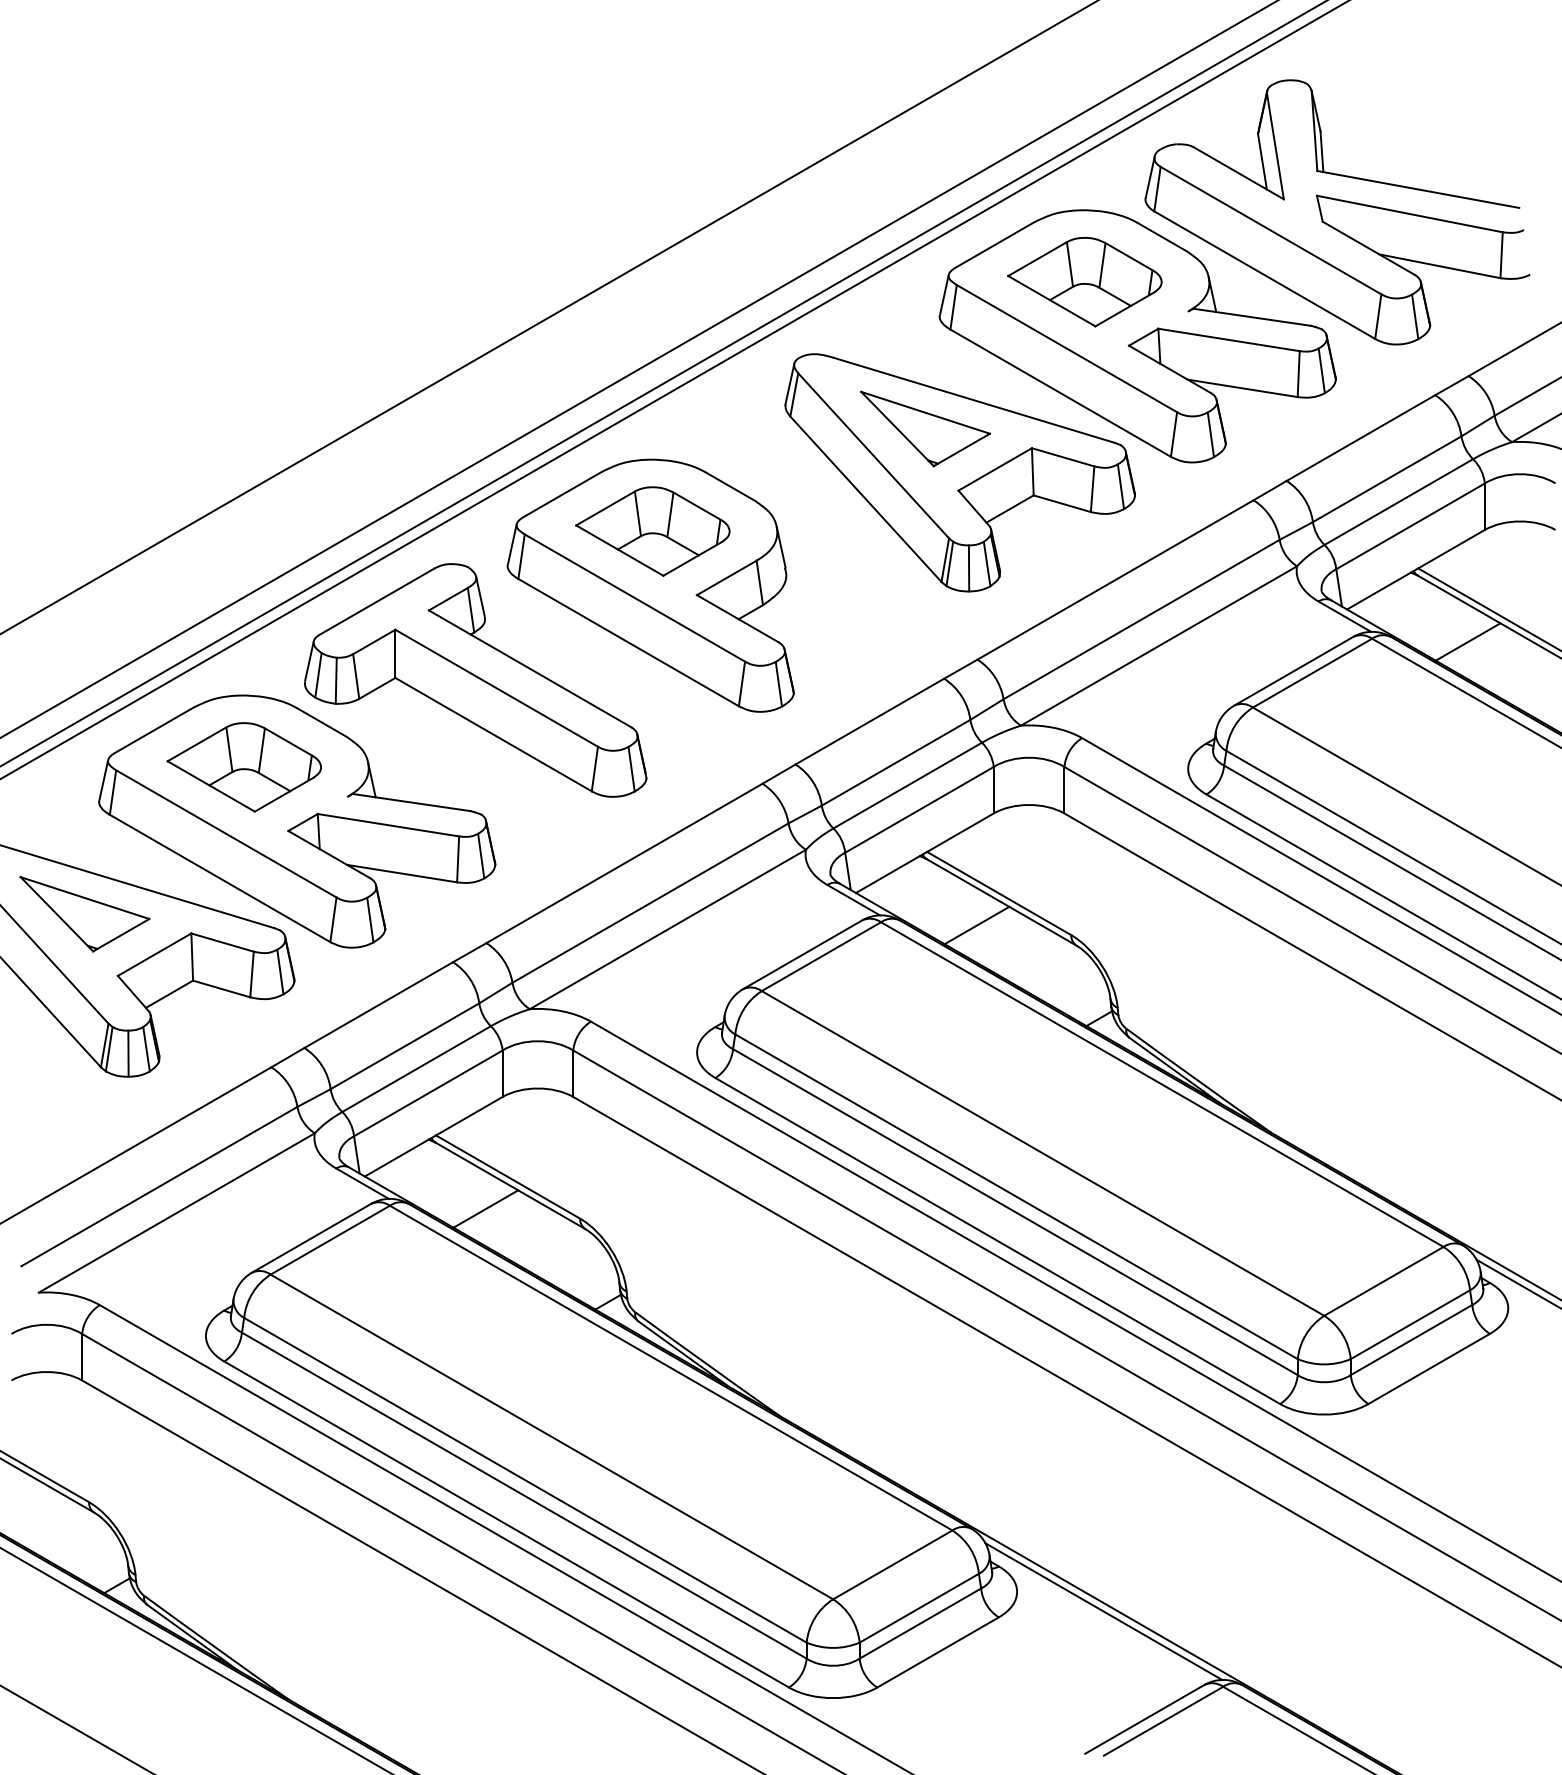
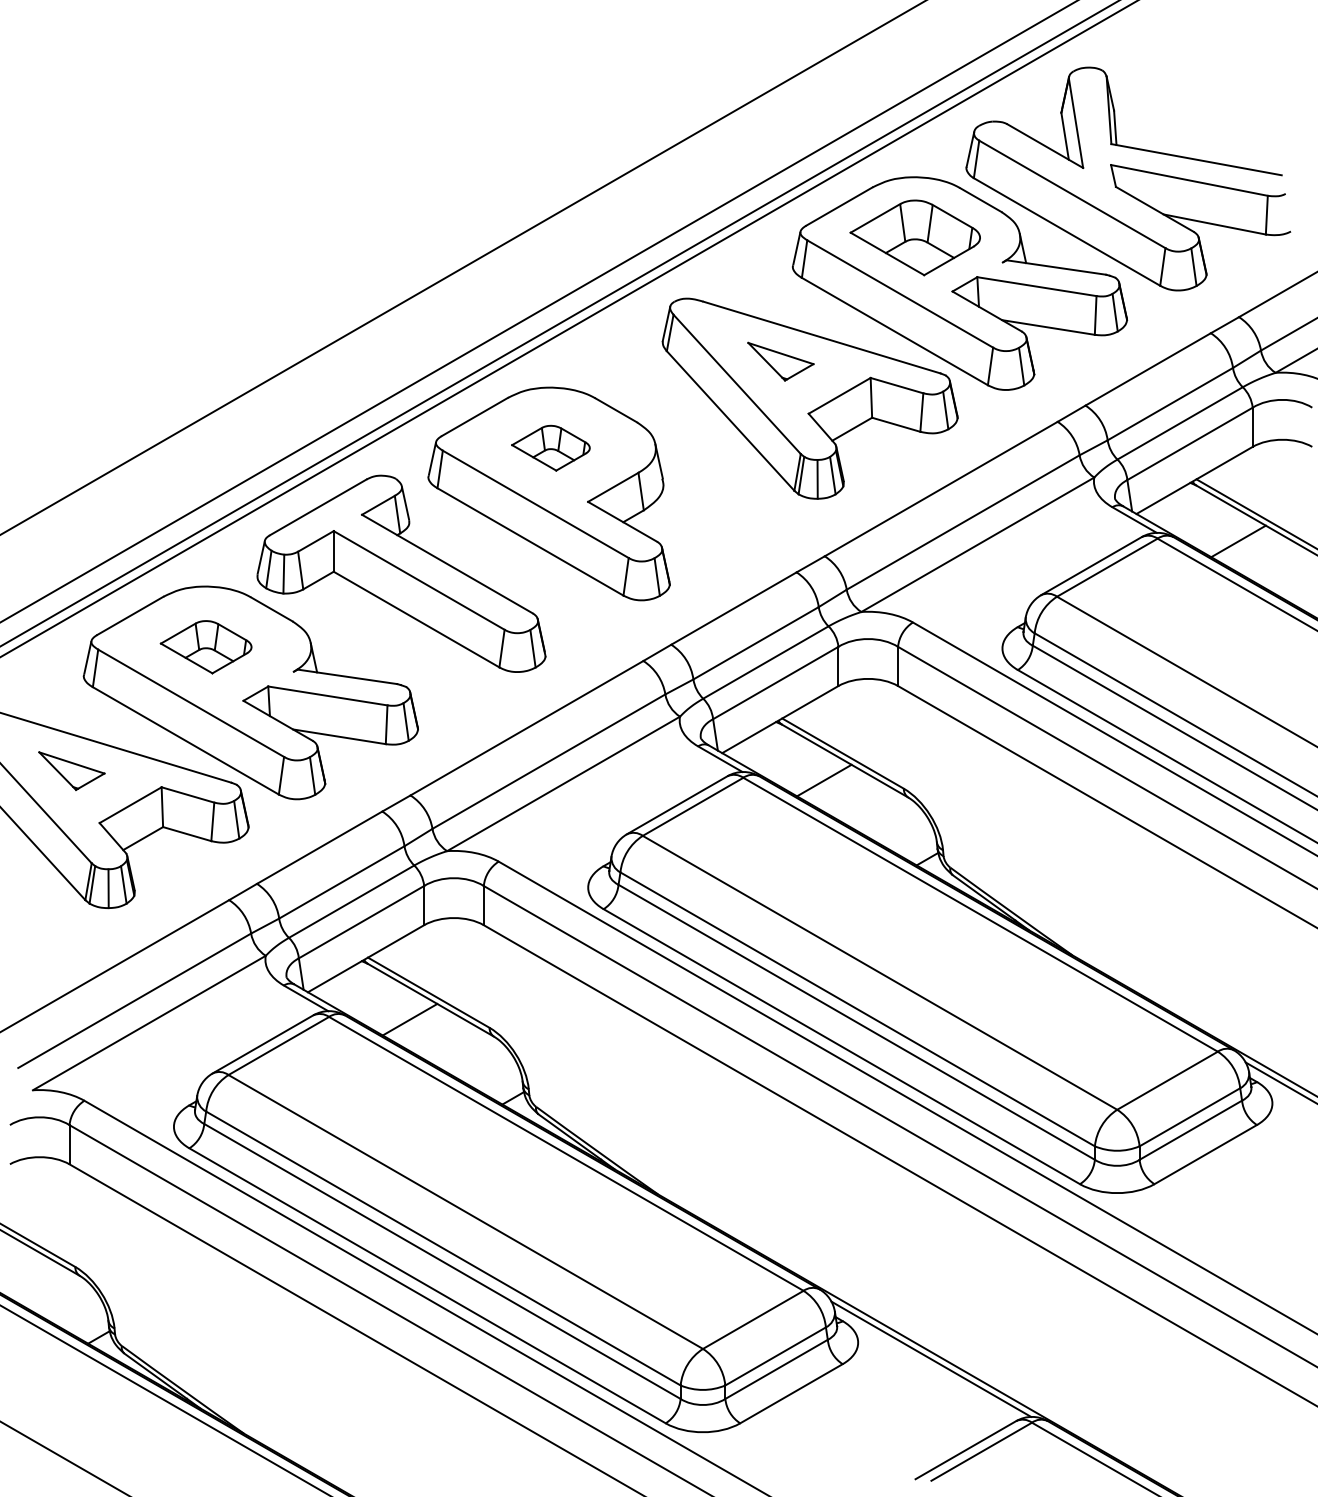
part: (925, 428) -> (780, 361), size x0.6
part: (652, 531) -> (550, 448), size x0.6
part: (243, 767) -> (205, 647), size x0.7
part: (84, 914) -> (71, 771), size x0.6

